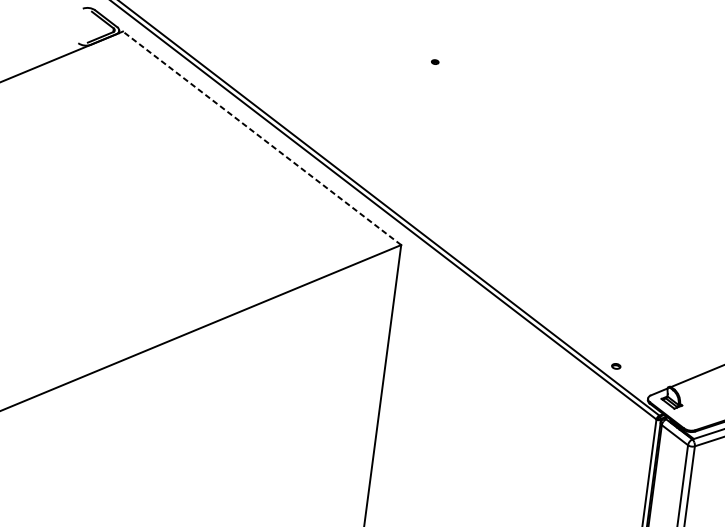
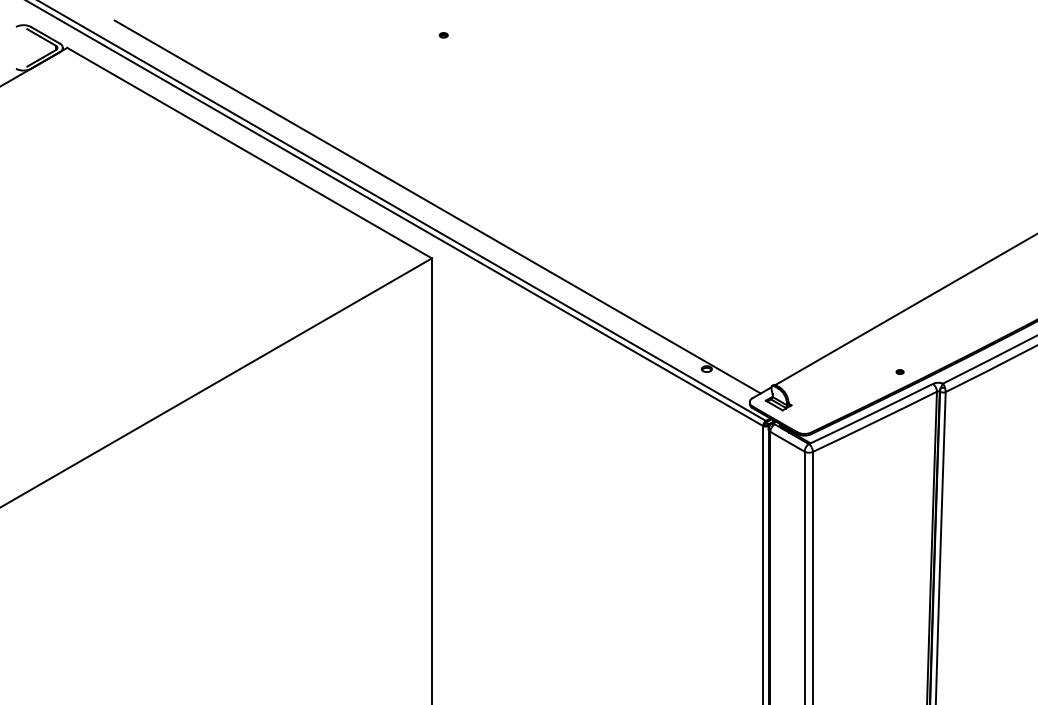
line: (261, 138) -> (249, 153), dashed -> solid
line: (411, 202) -> (437, 206), added

